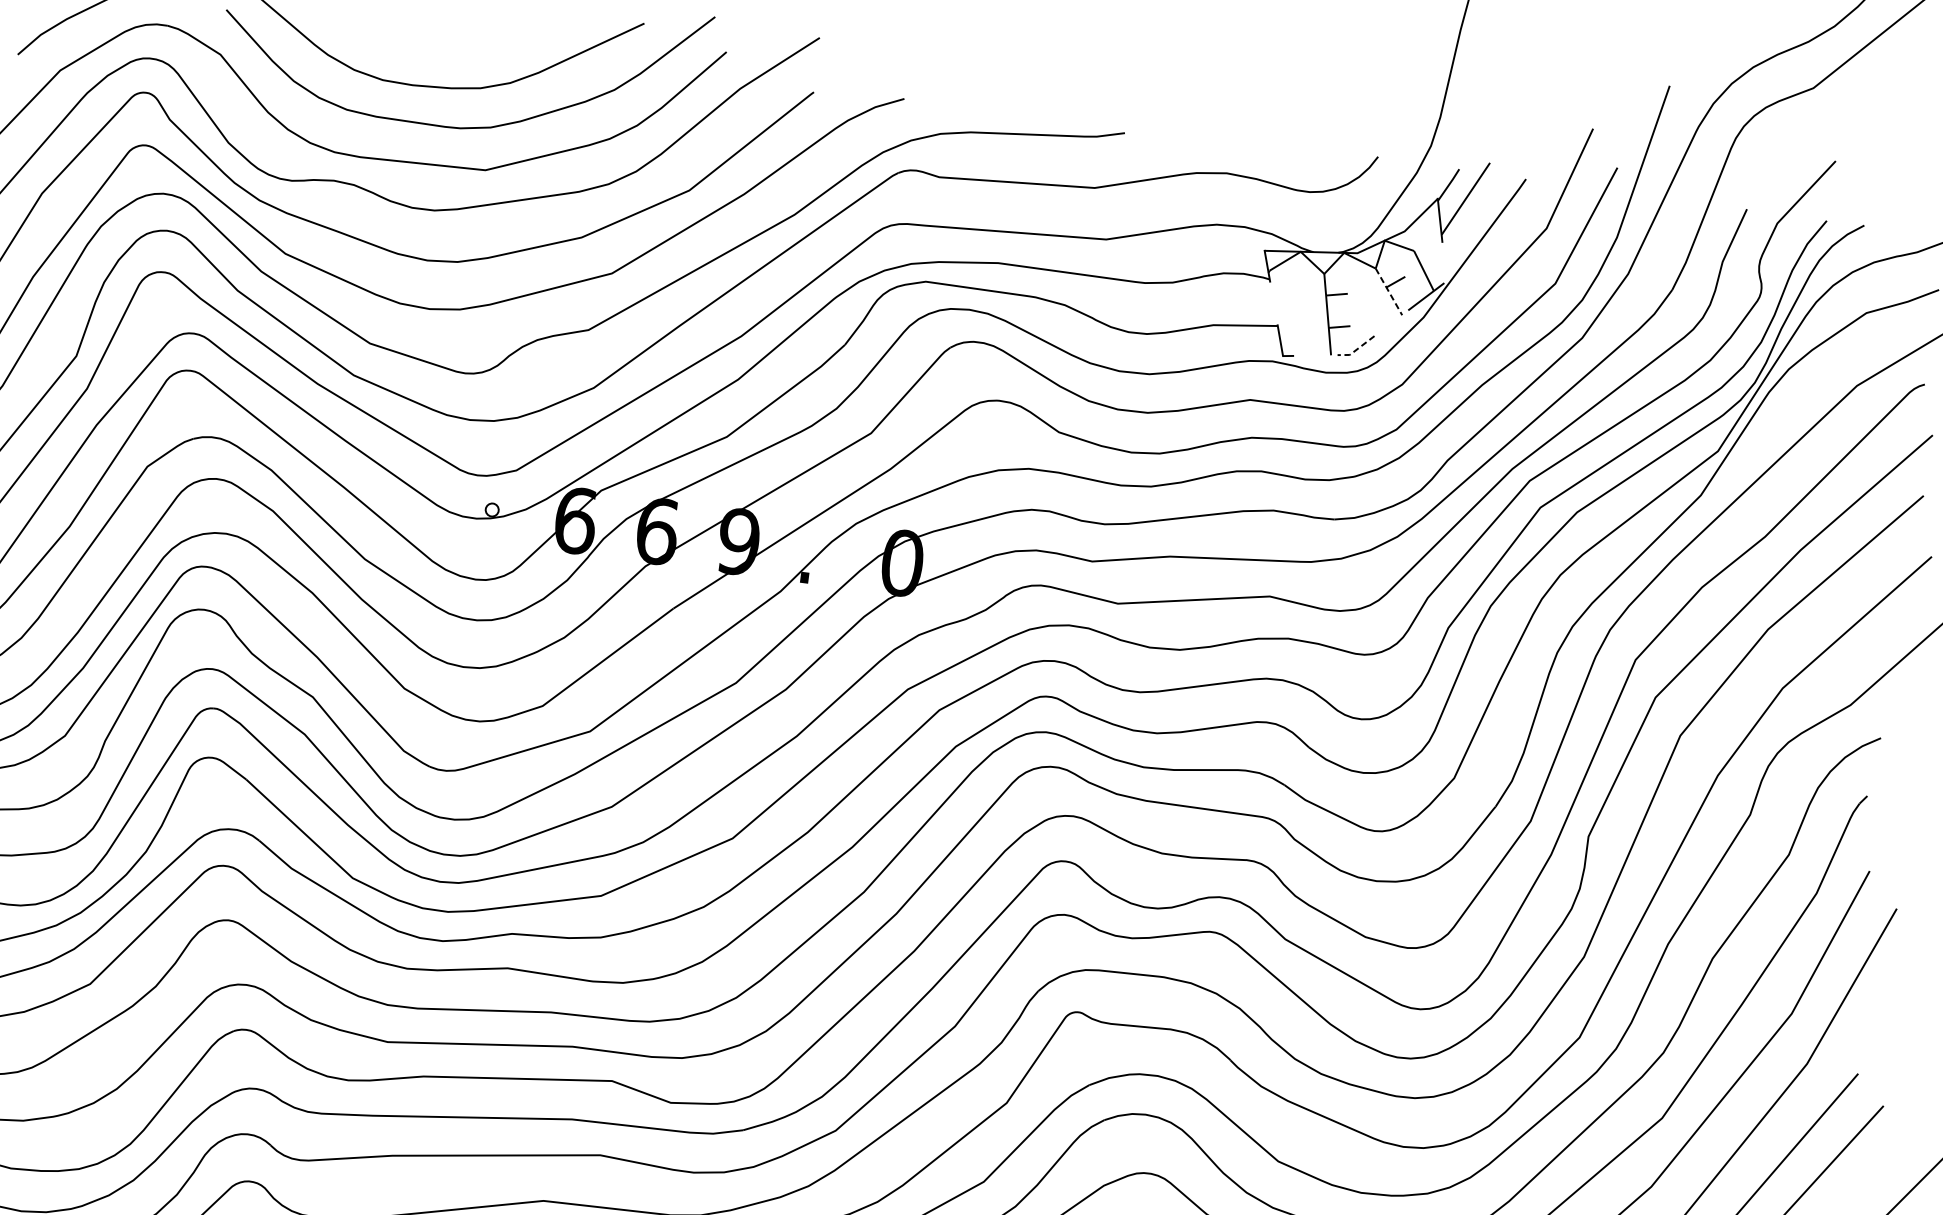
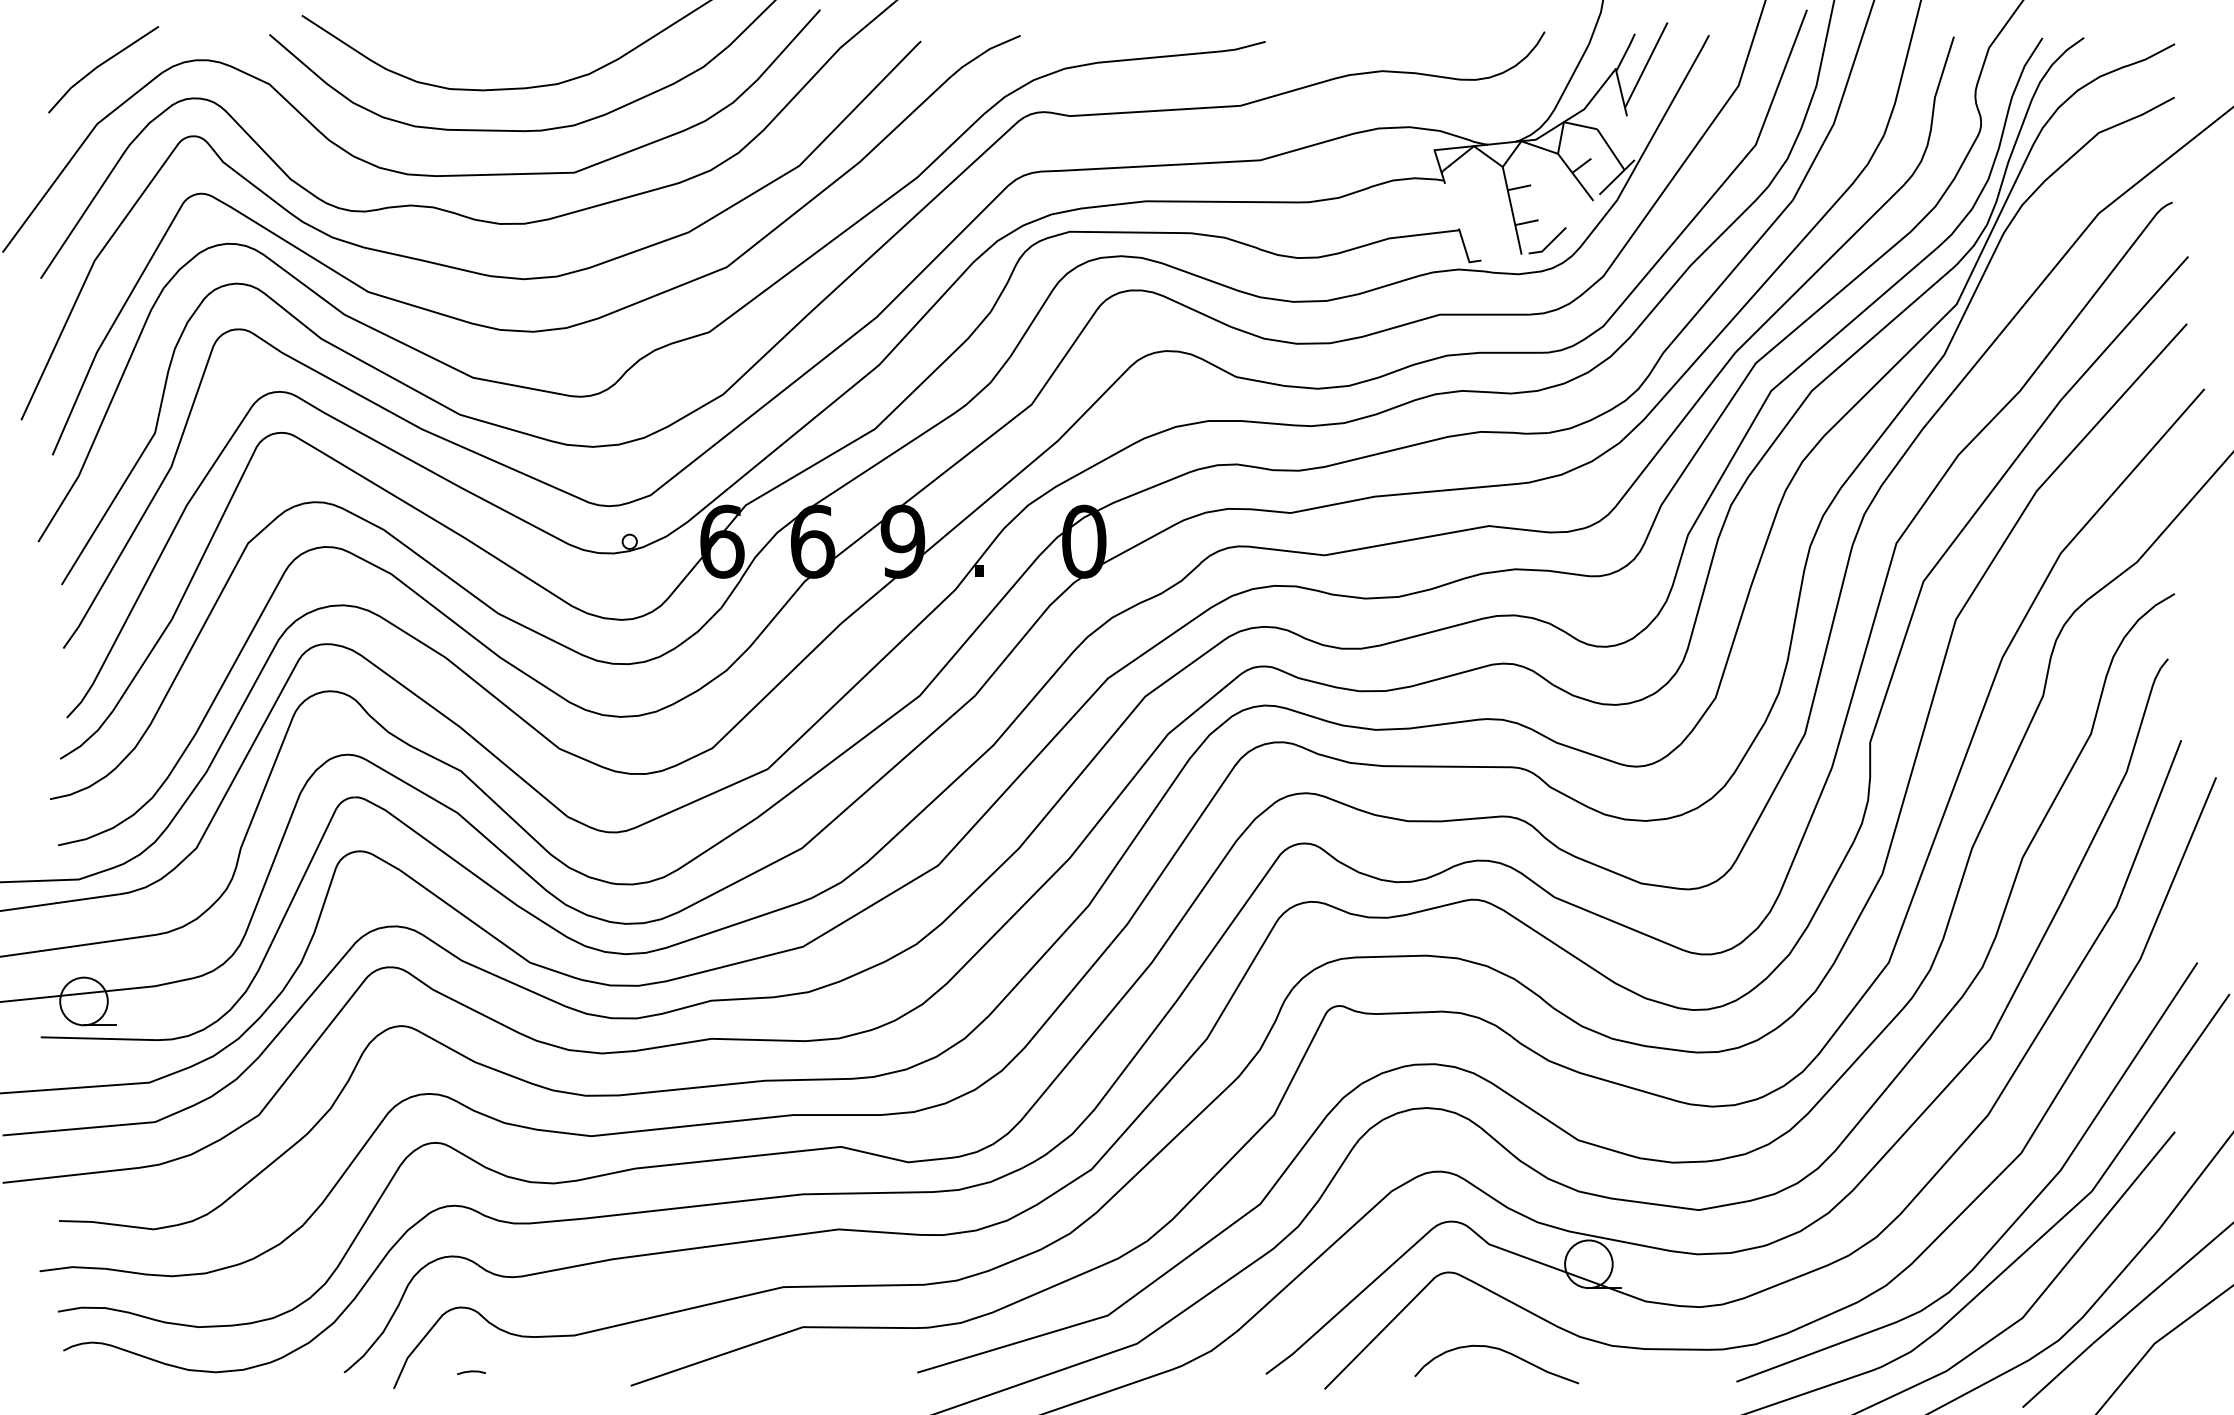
line: (1389, 292) -> (1576, 177), dashed -> solid
line: (1356, 349) -> (1548, 244), dashed -> solid

